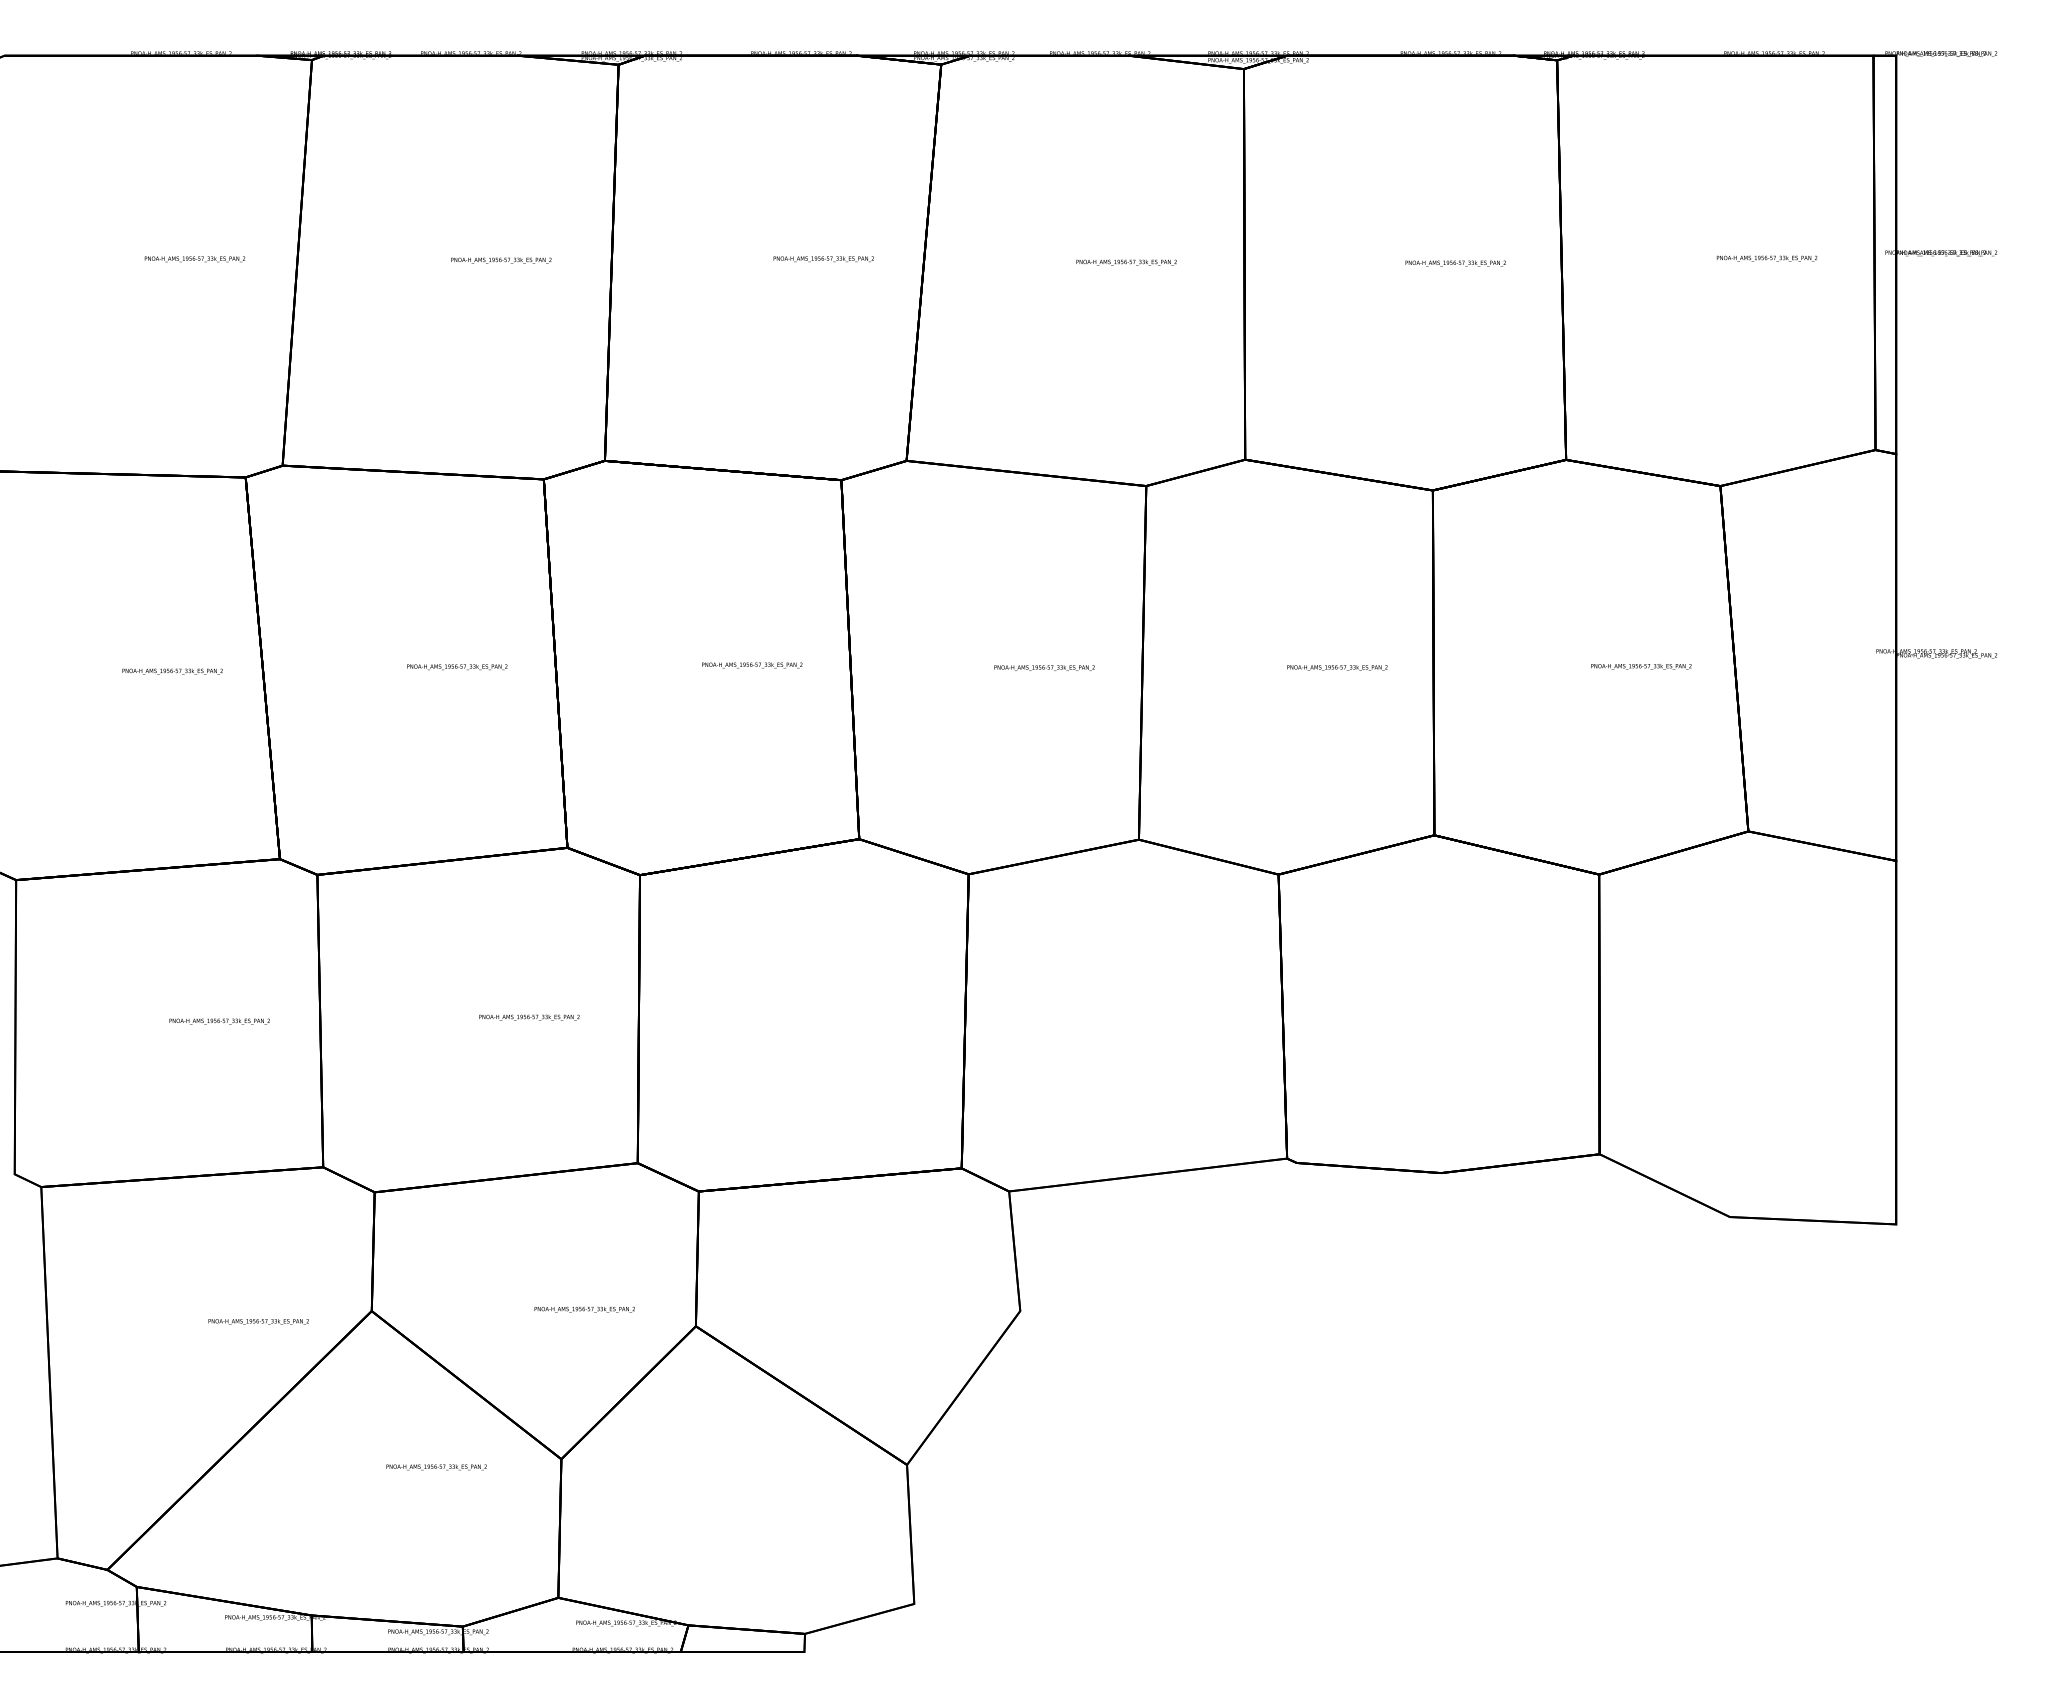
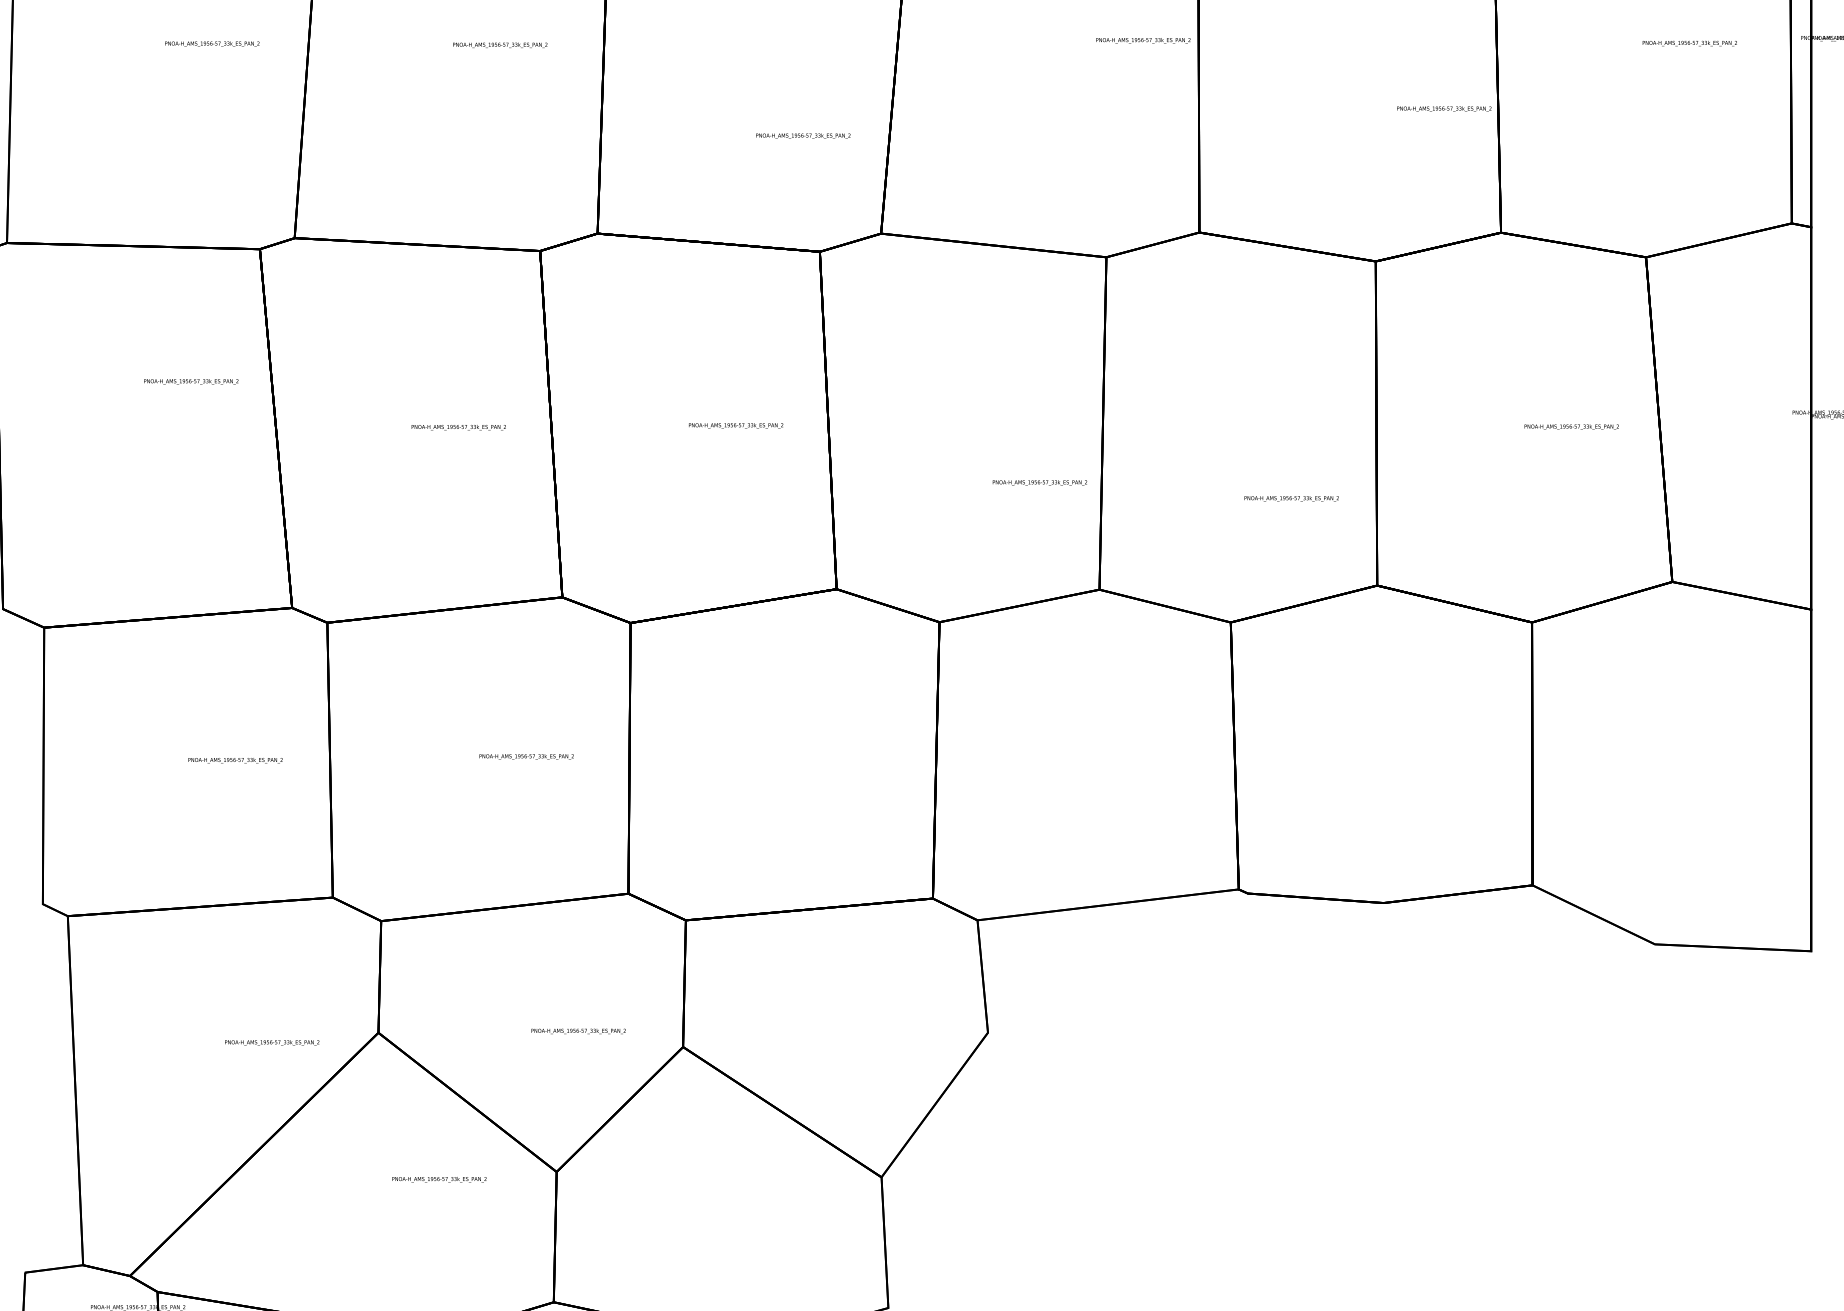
text: (823, 259) -> (803, 136), moved
text: (1126, 262) -> (1143, 40), moved
text: (1455, 263) -> (1444, 109), moved
text: (1044, 667) -> (1039, 482), moved
text: (1337, 667) -> (1291, 498), moved
text: (172, 671) -> (191, 381), moved

